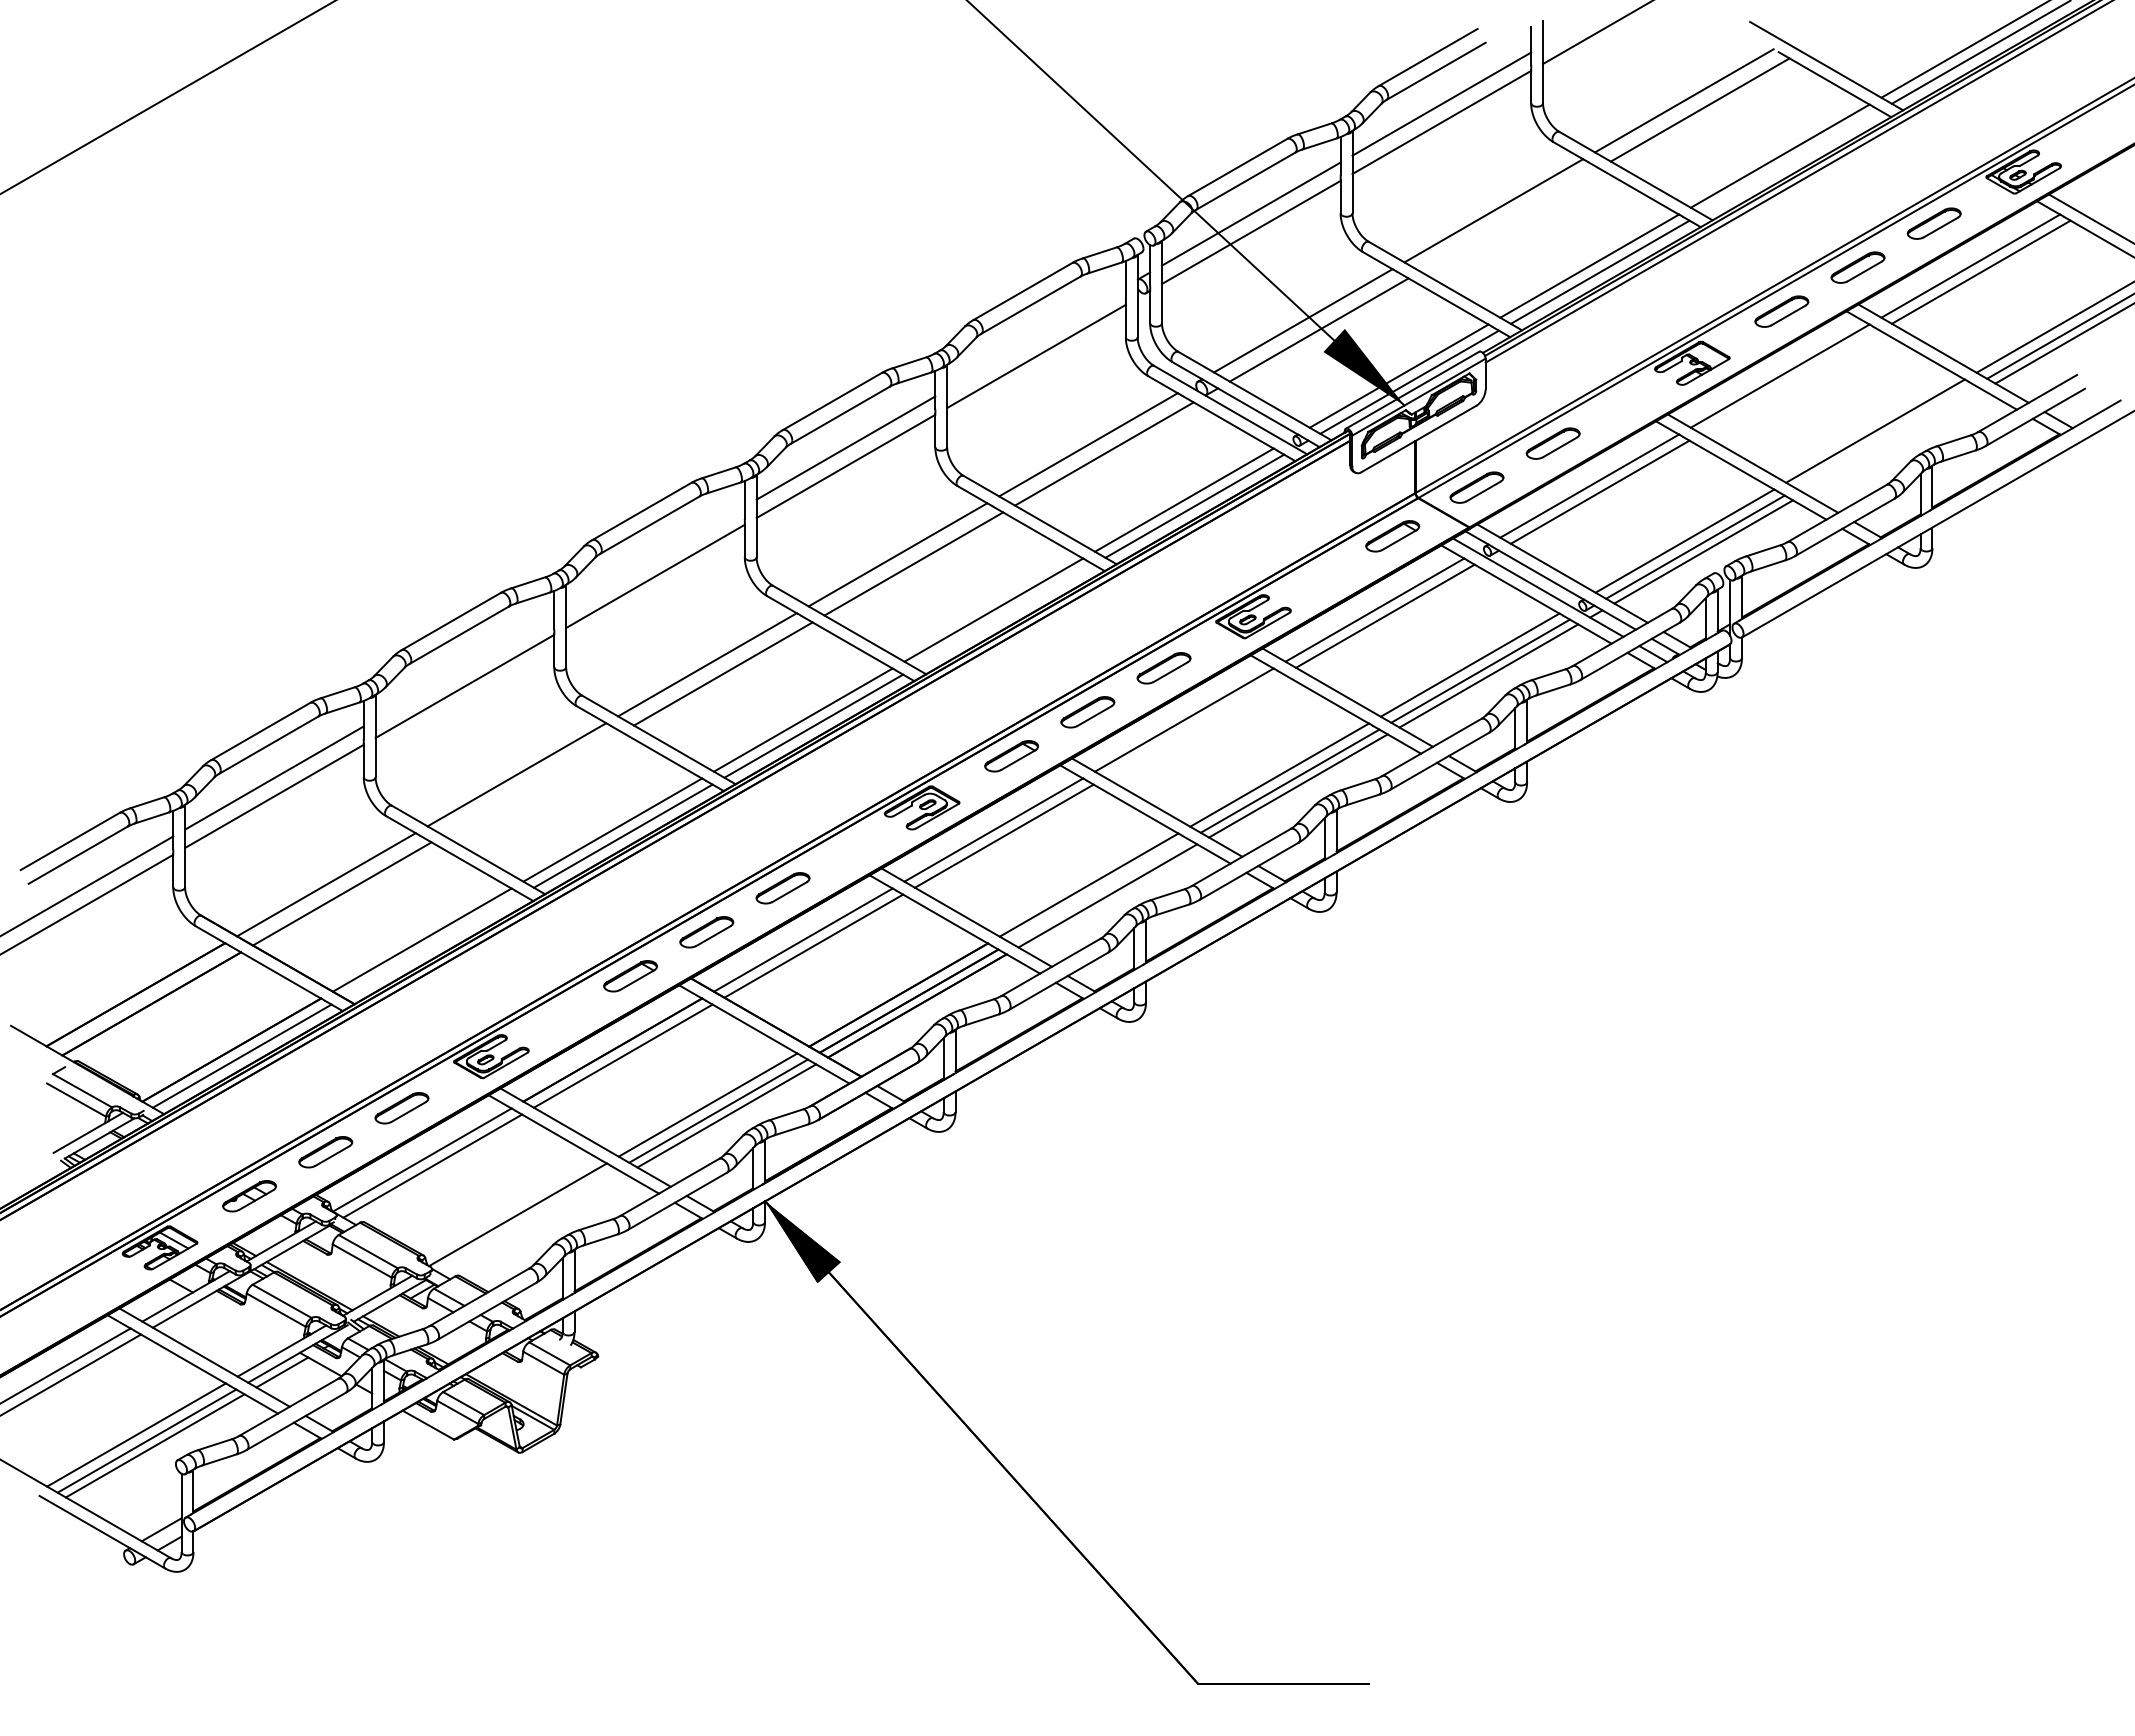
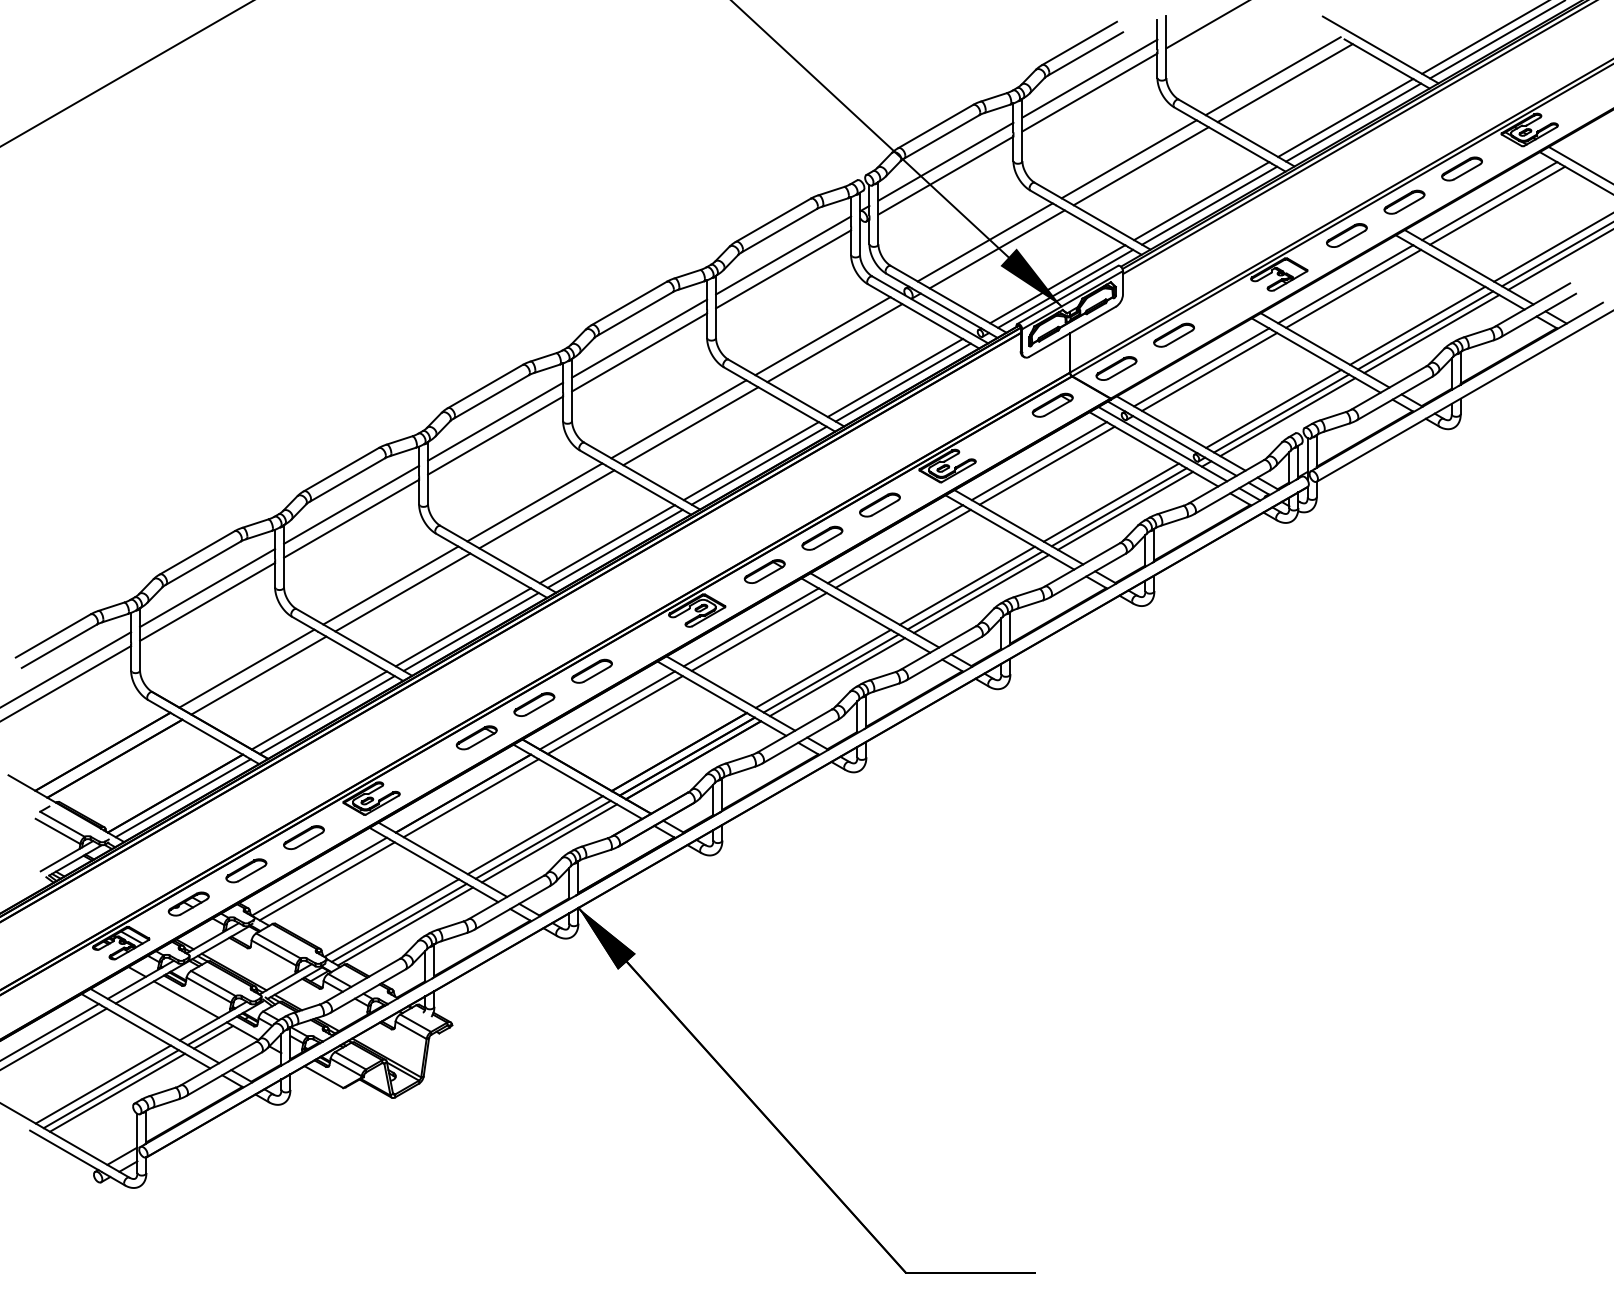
line: (1790, 161) -> (1353, 122), added
line: (1509, 219) -> (1141, 165), added
line: (1036, 337) -> (783, 255), added
line: (1790, 381) -> (1353, 288), added
line: (1885, 436) -> (1425, 329), added
line: (1893, 441) -> (1431, 333), added
line: (655, 557) -> (495, 421), added
line: (1003, 615) -> (758, 465), added
line: (464, 667) -> (351, 504), added
line: (1194, 725) -> (902, 548), added
line: (532, 783) -> (402, 592), added
line: (1099, 890) -> (831, 673), added
line: (432, 945) -> (327, 714), added
line: (527, 1220) -> (398, 922), added
line: (535, 1225) -> (404, 926), added
line: (246, 1322) -> (186, 999), added

